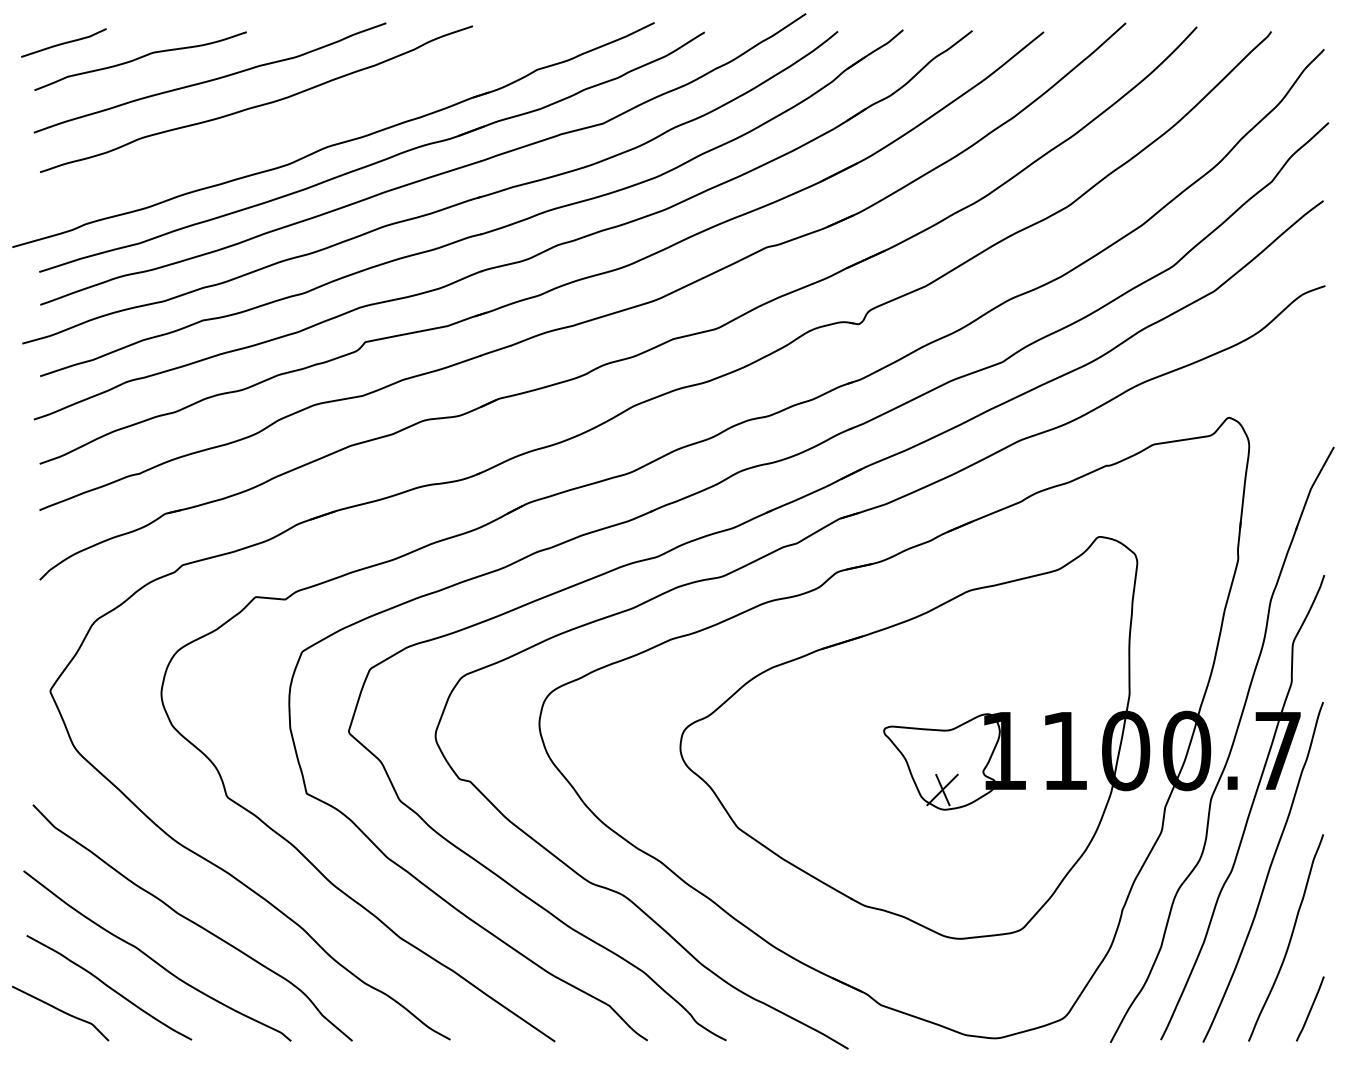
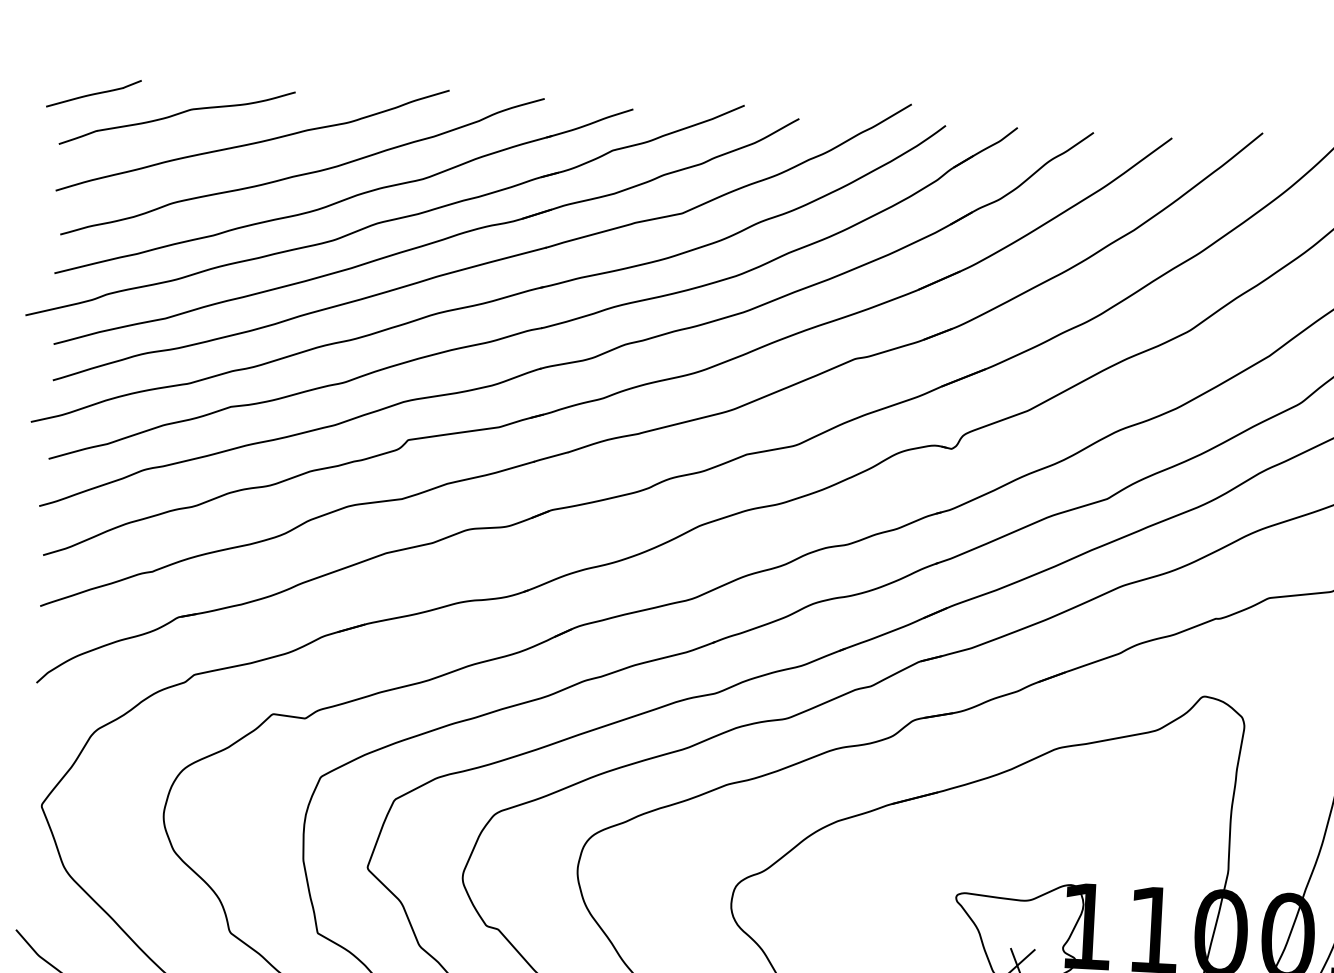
part: (297, 125) -> (346, 197), added

